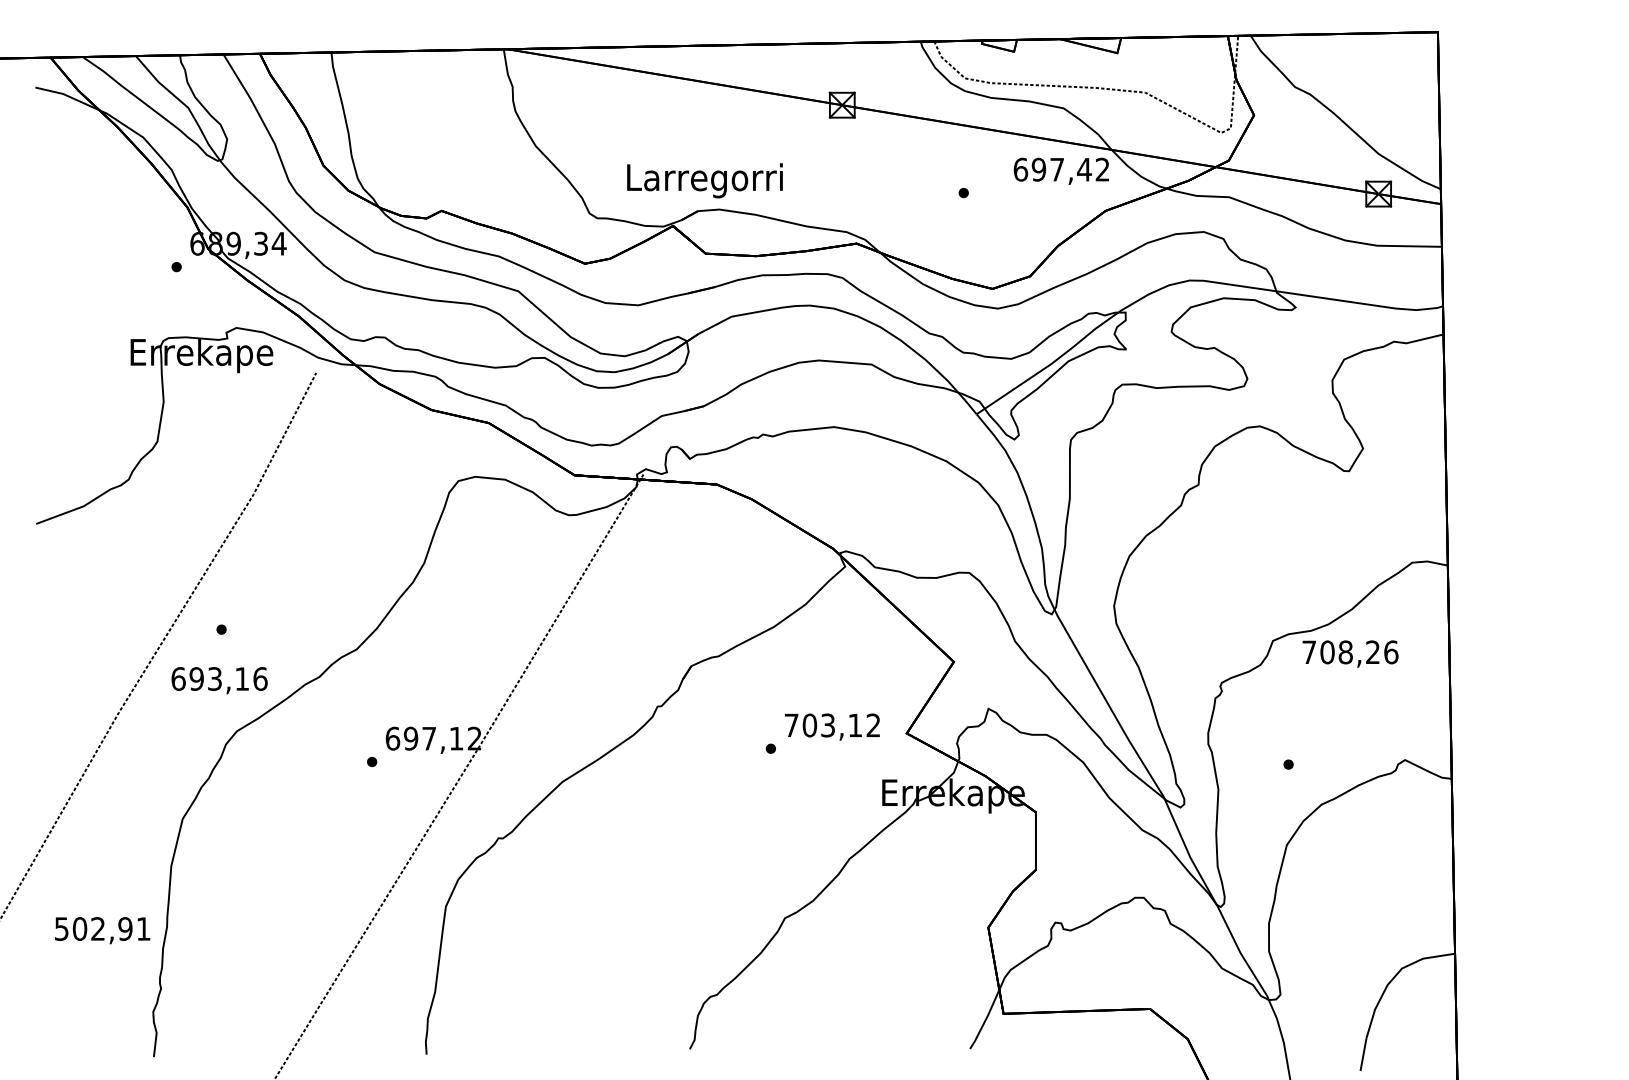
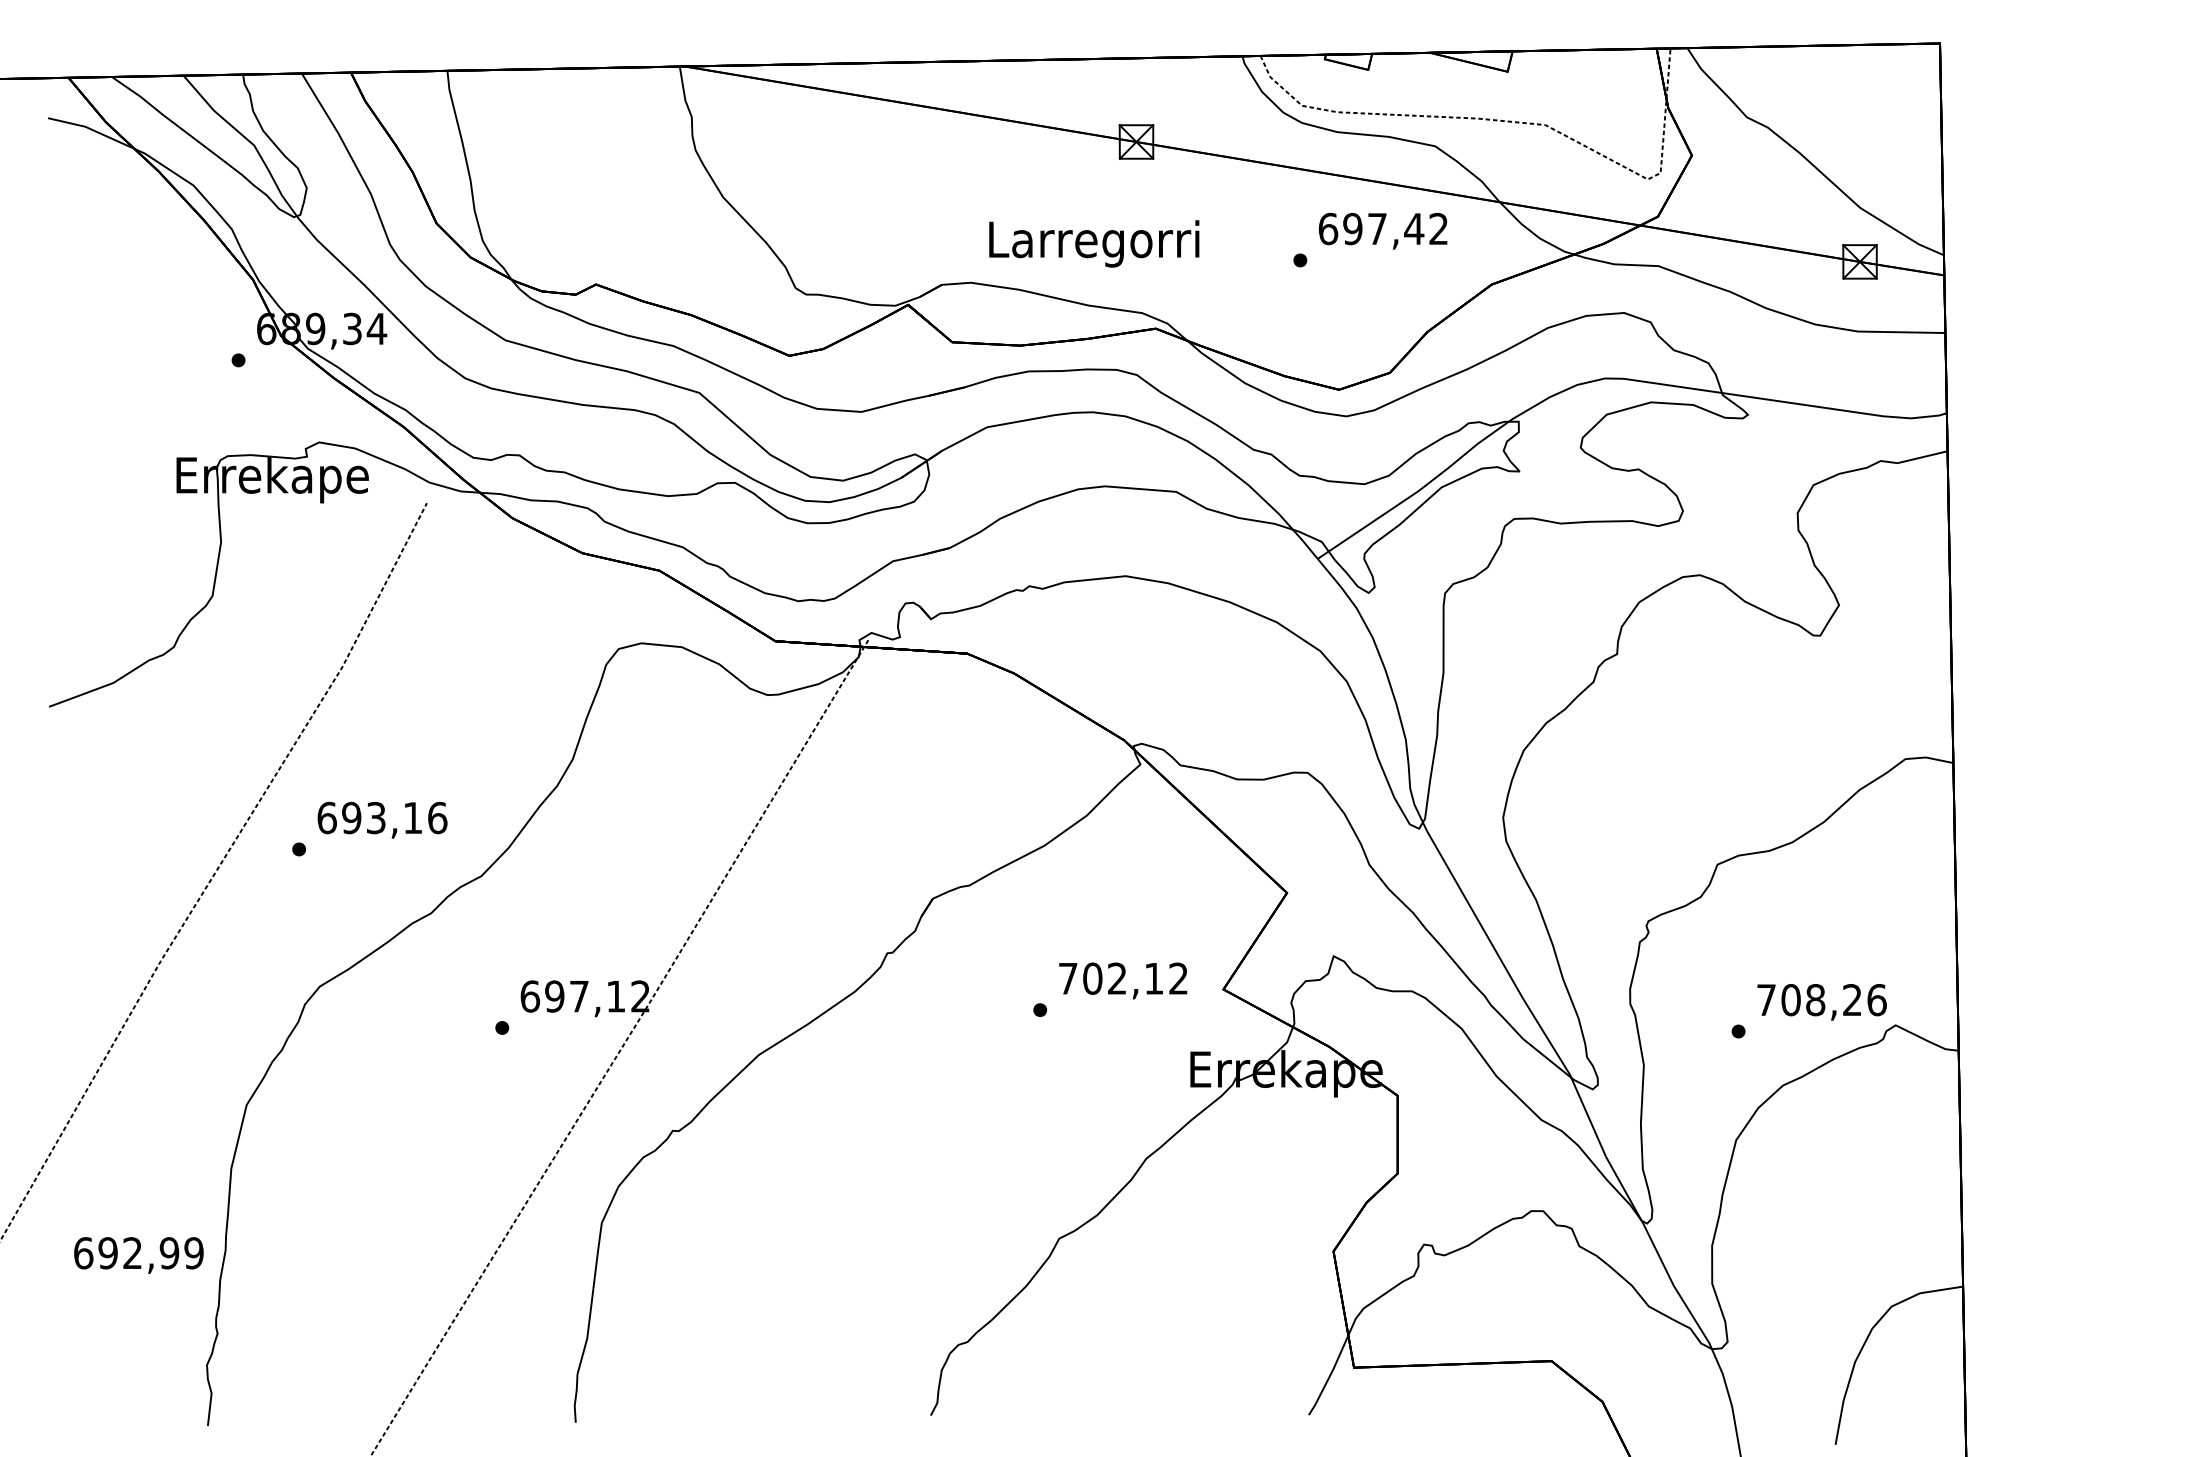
text: (1060, 170) -> (1382, 230), moved
text: (705, 180) -> (1094, 243), moved
text: (1350, 654) -> (1821, 1002), moved
text: (219, 680) -> (382, 819), moved
text: (828, 725) -> (1117, 978), 703,12 -> 702,12
text: (102, 929) -> (138, 1253), 502,91 -> 692,99

